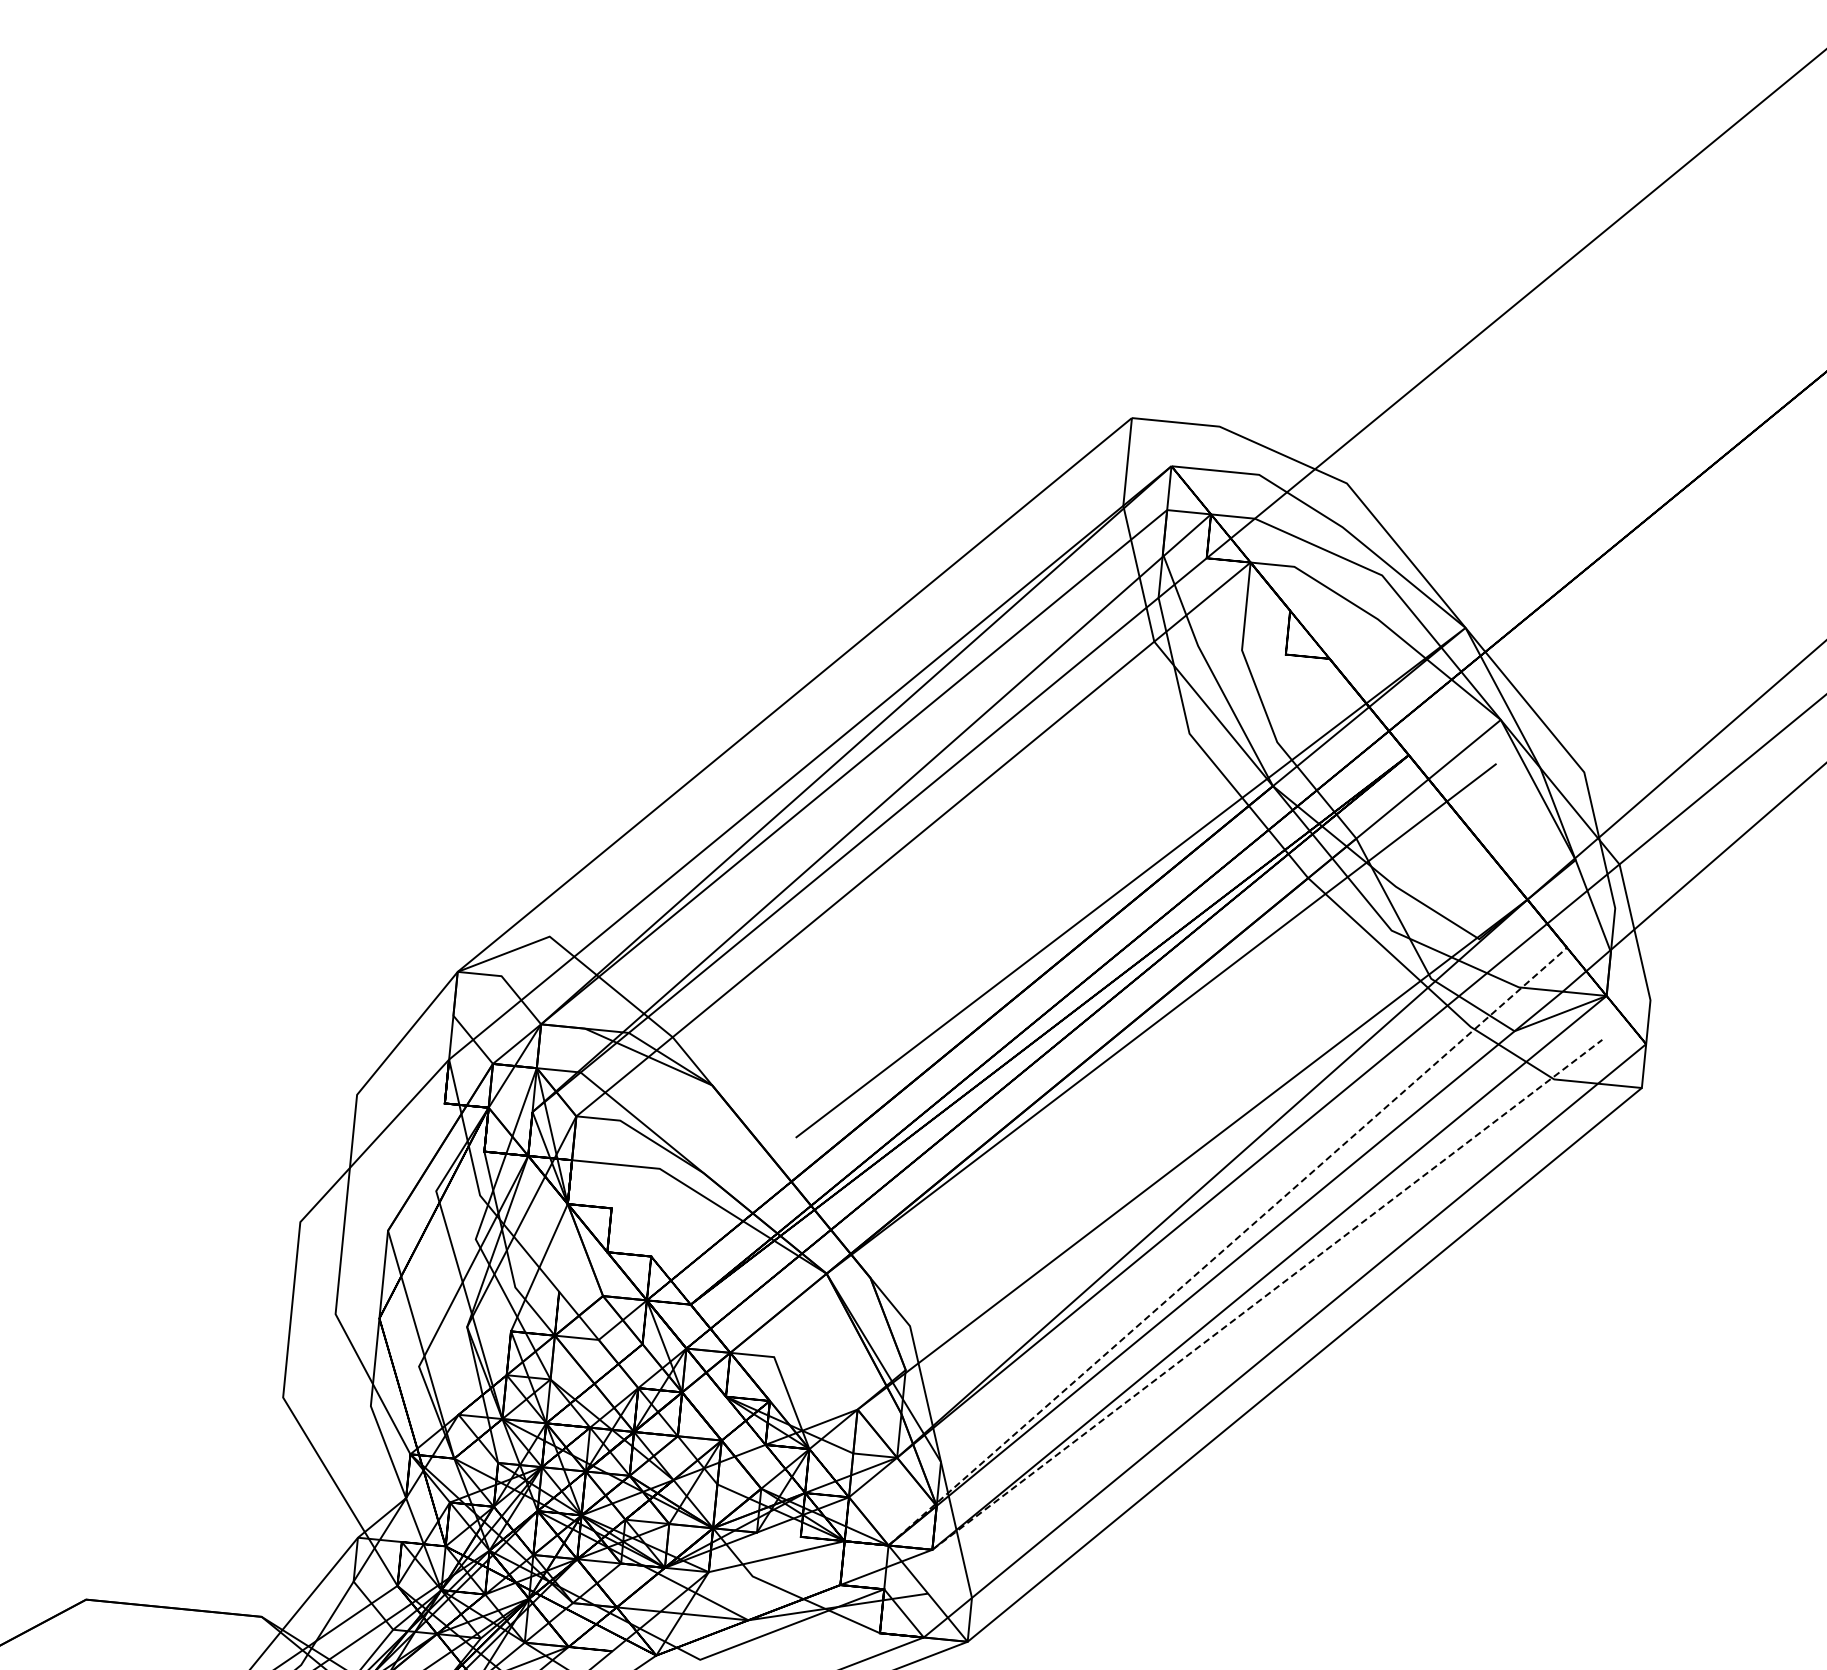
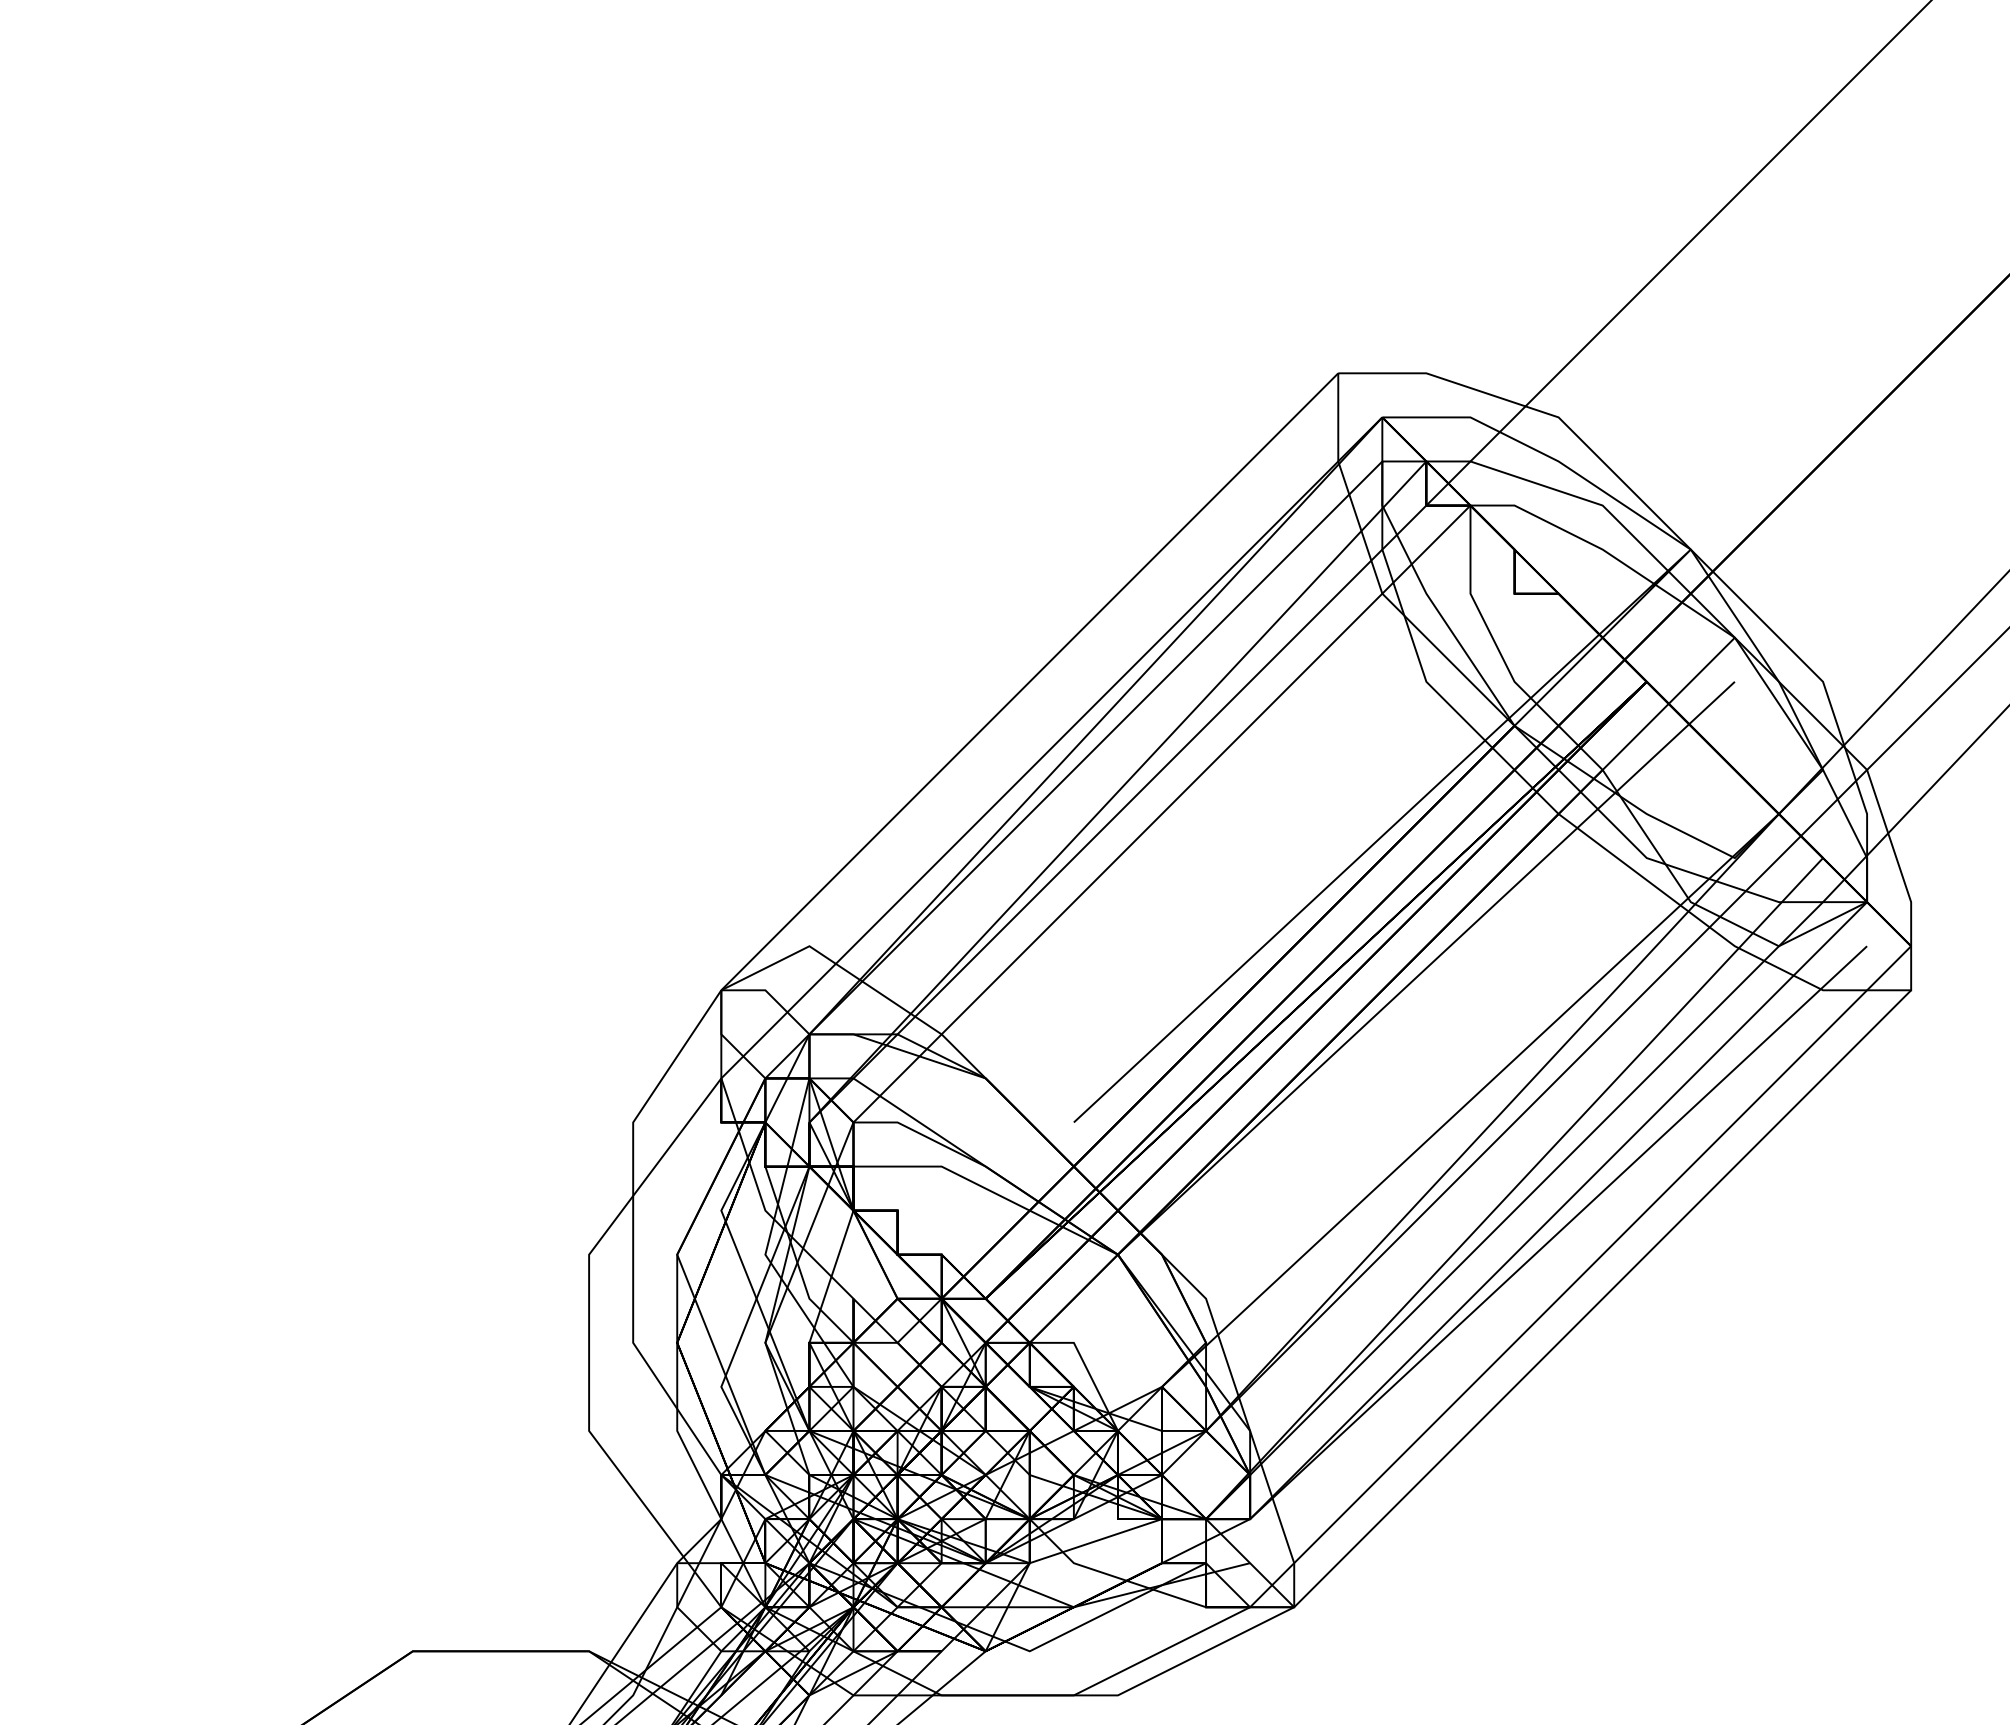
line: (1227, 1246) -> (1514, 1188), dashed -> solid
line: (1267, 1294) -> (1558, 1232), dashed -> solid

